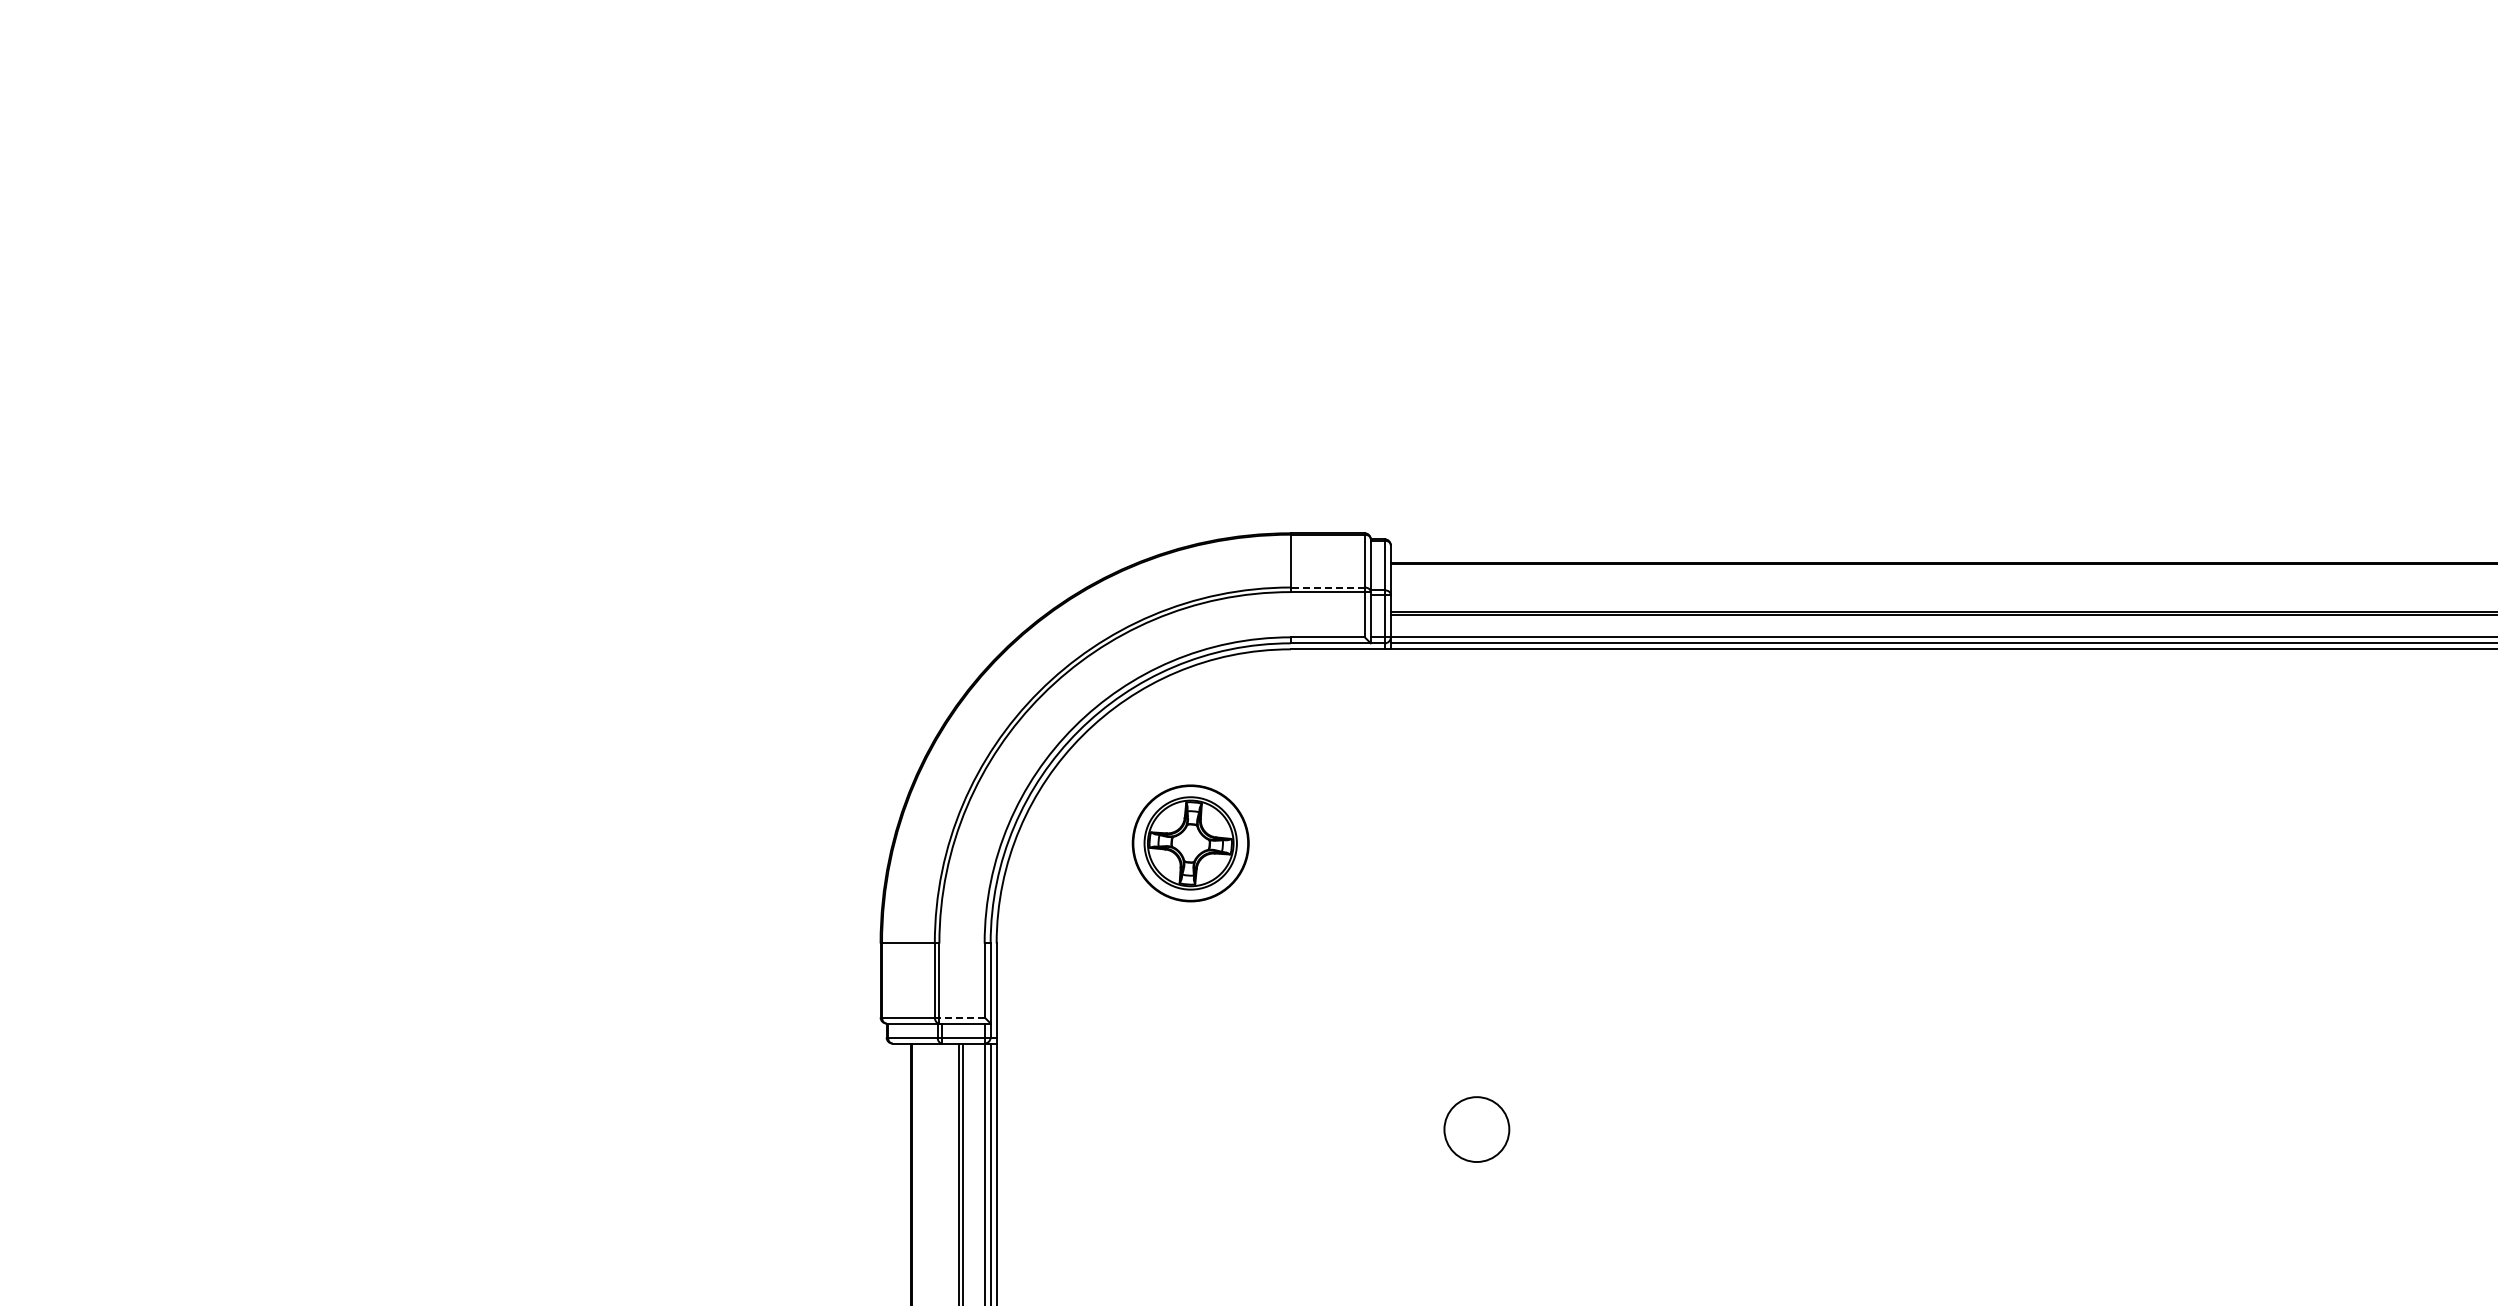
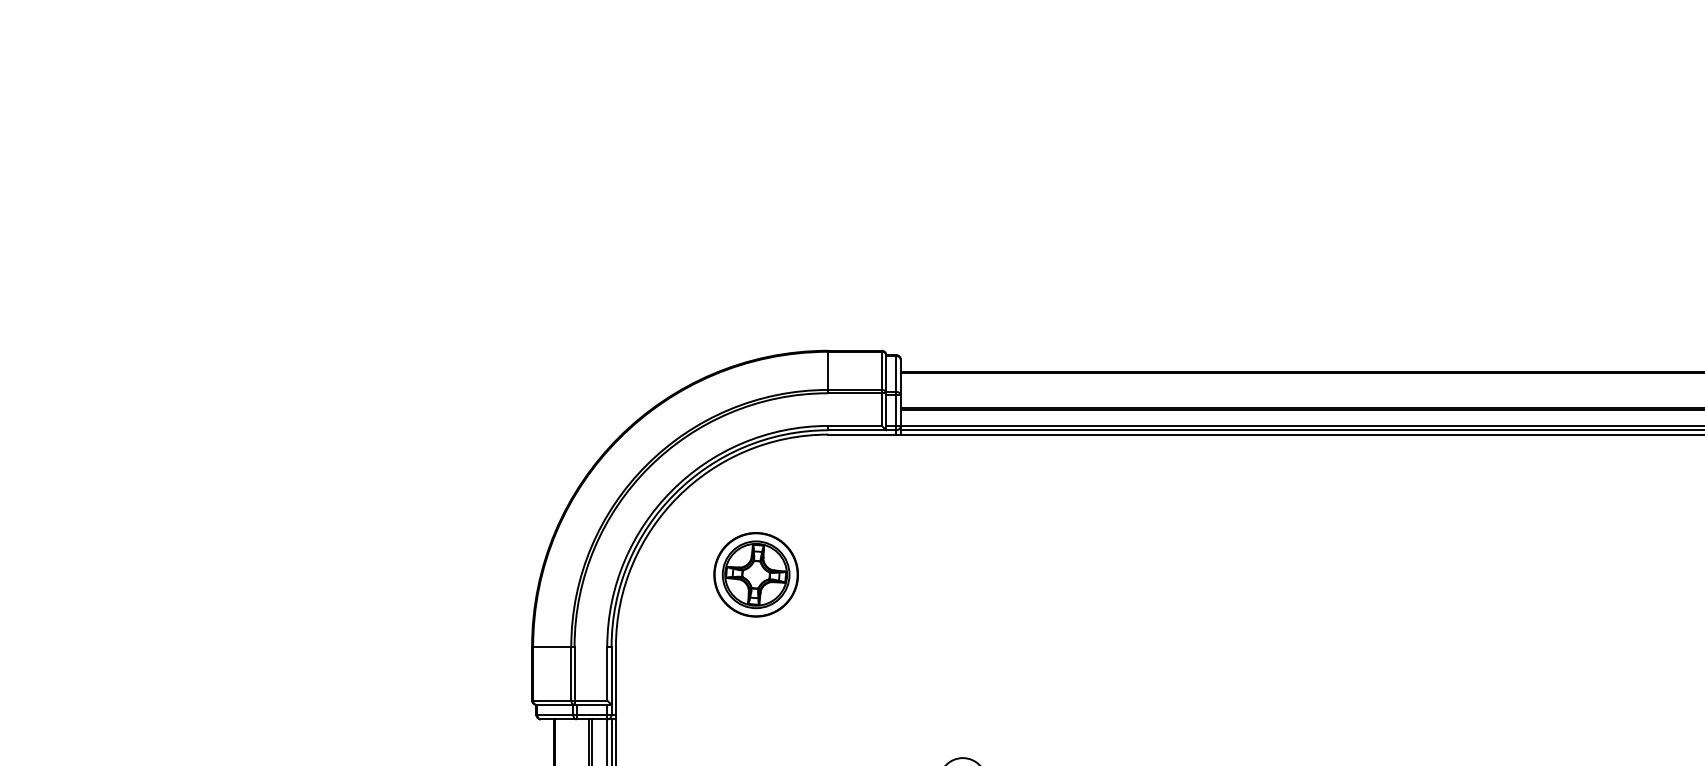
line: (1327, 587) -> (854, 389), dashed -> solid
line: (962, 1017) -> (591, 700), dashed -> solid

